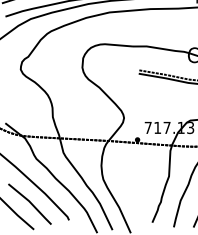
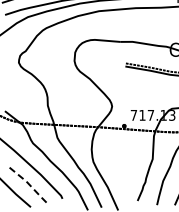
line: (30, 202) -> (27, 182), solid -> dashed

